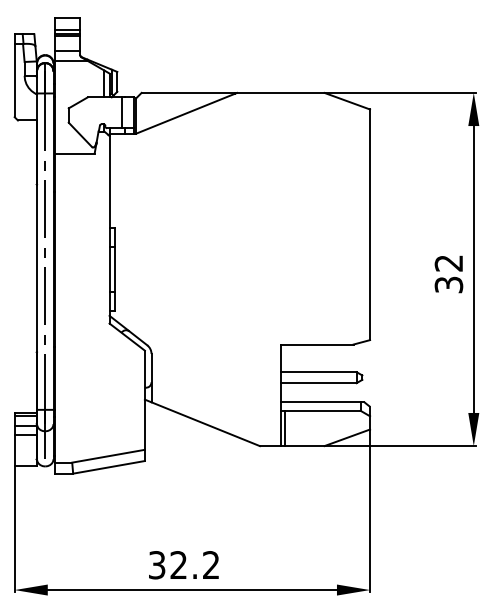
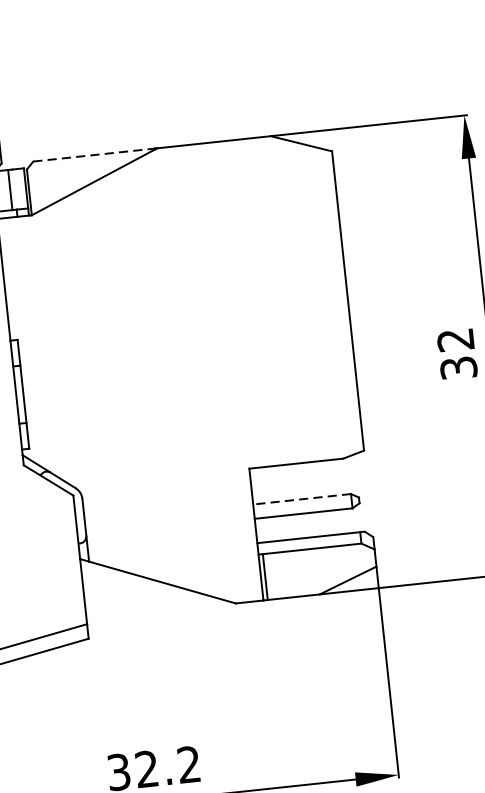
line: (188, 92) -> (94, 154), solid -> dashed
line: (318, 372) -> (301, 499), solid -> dashed

